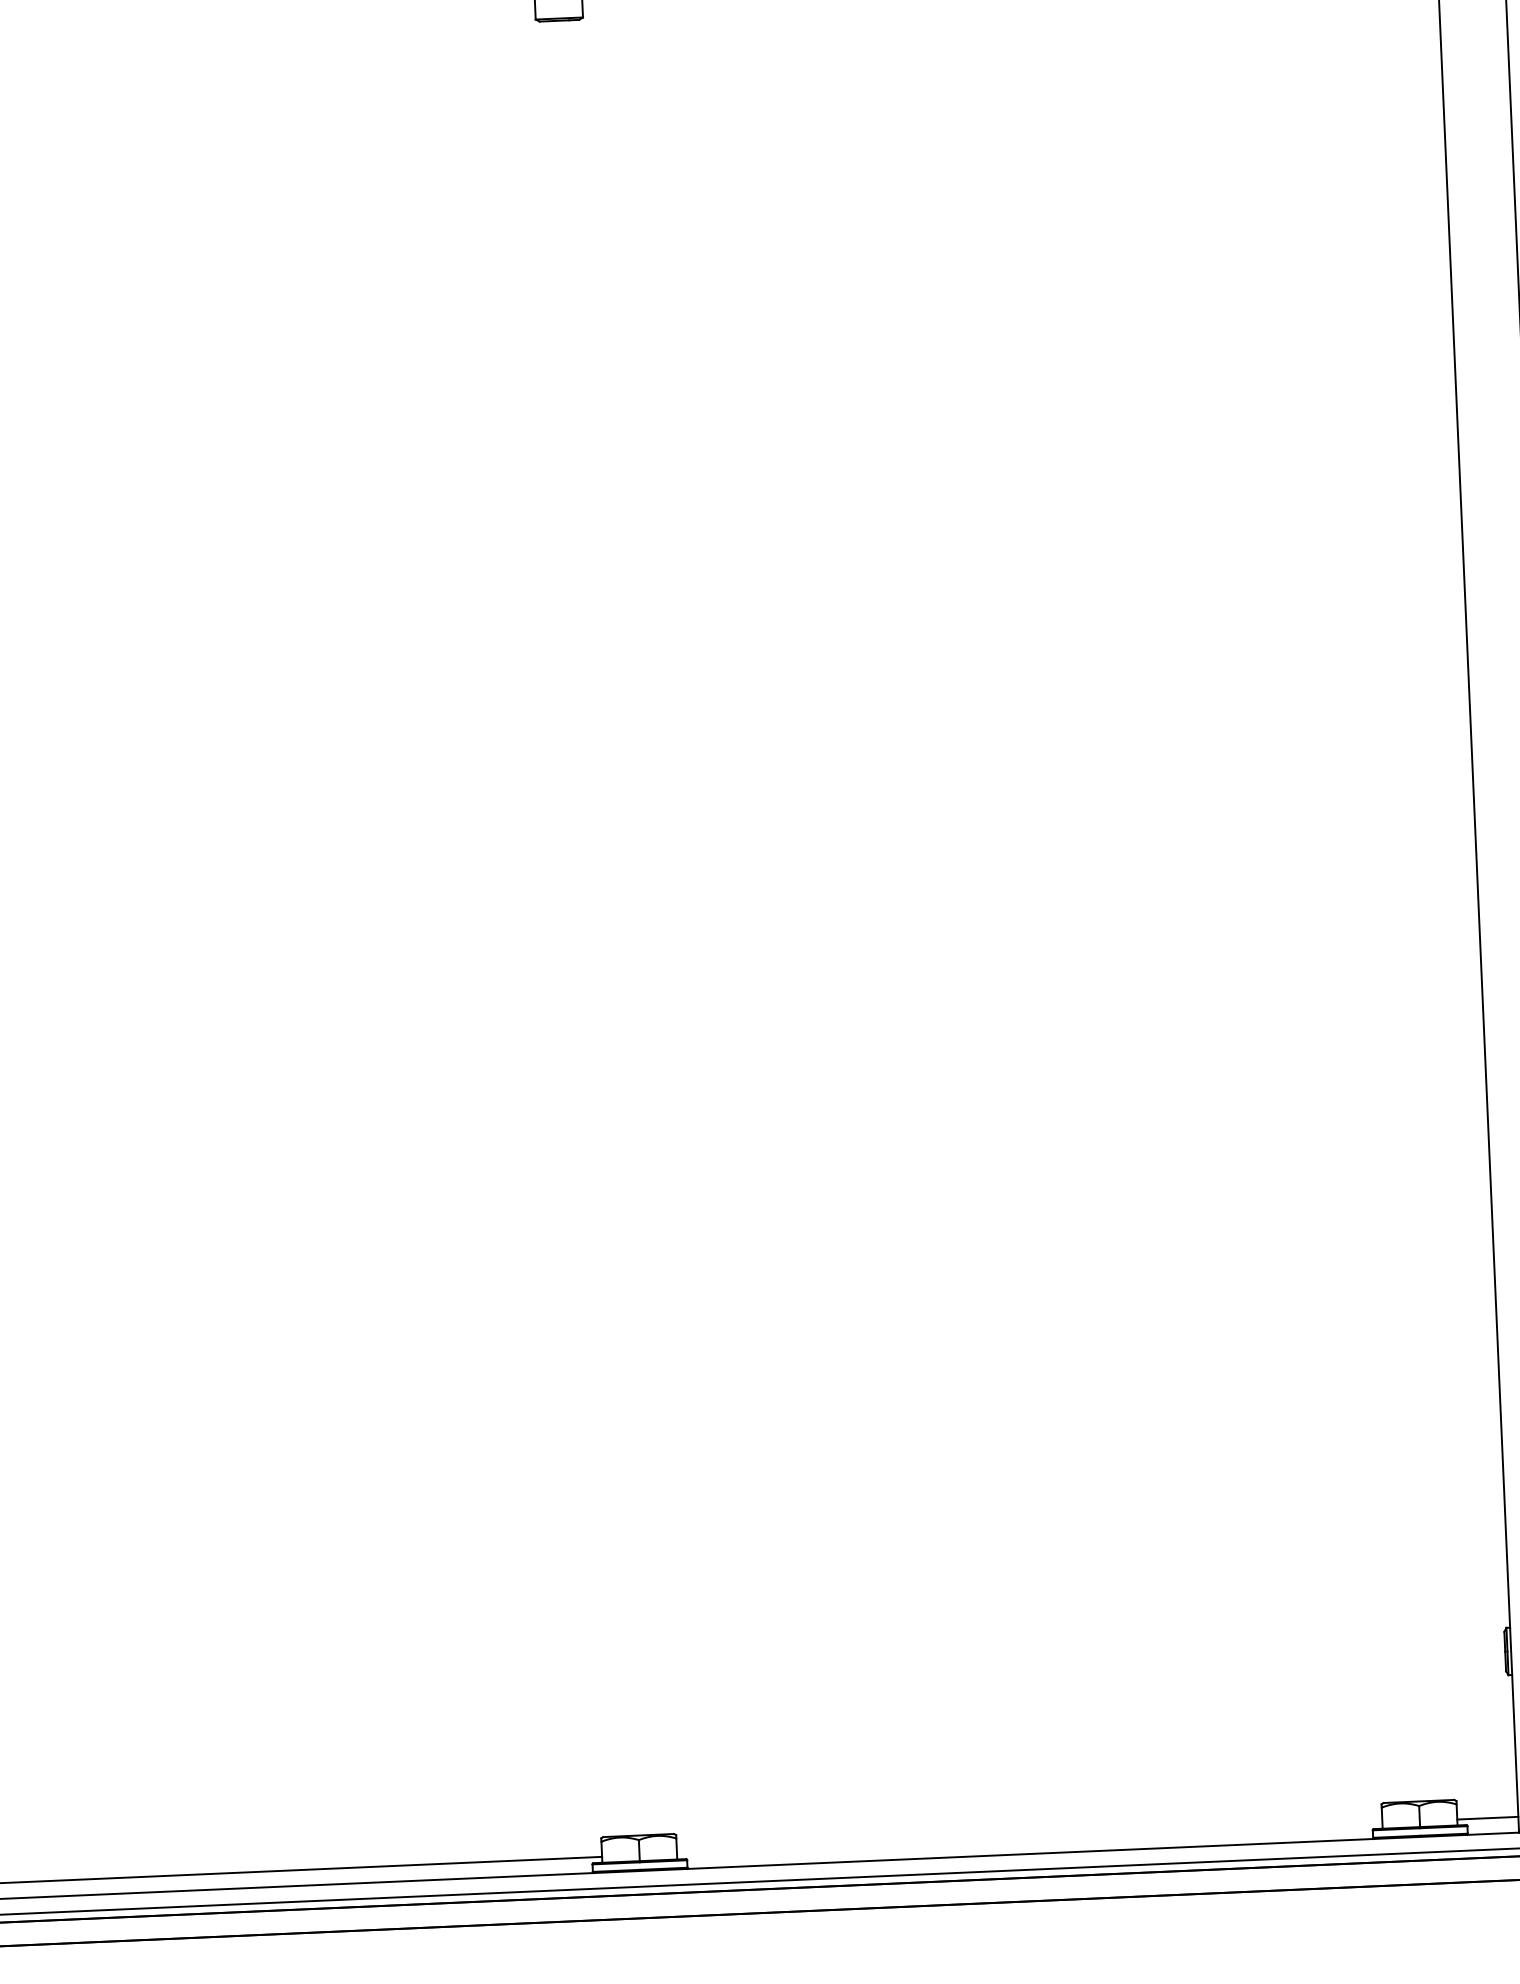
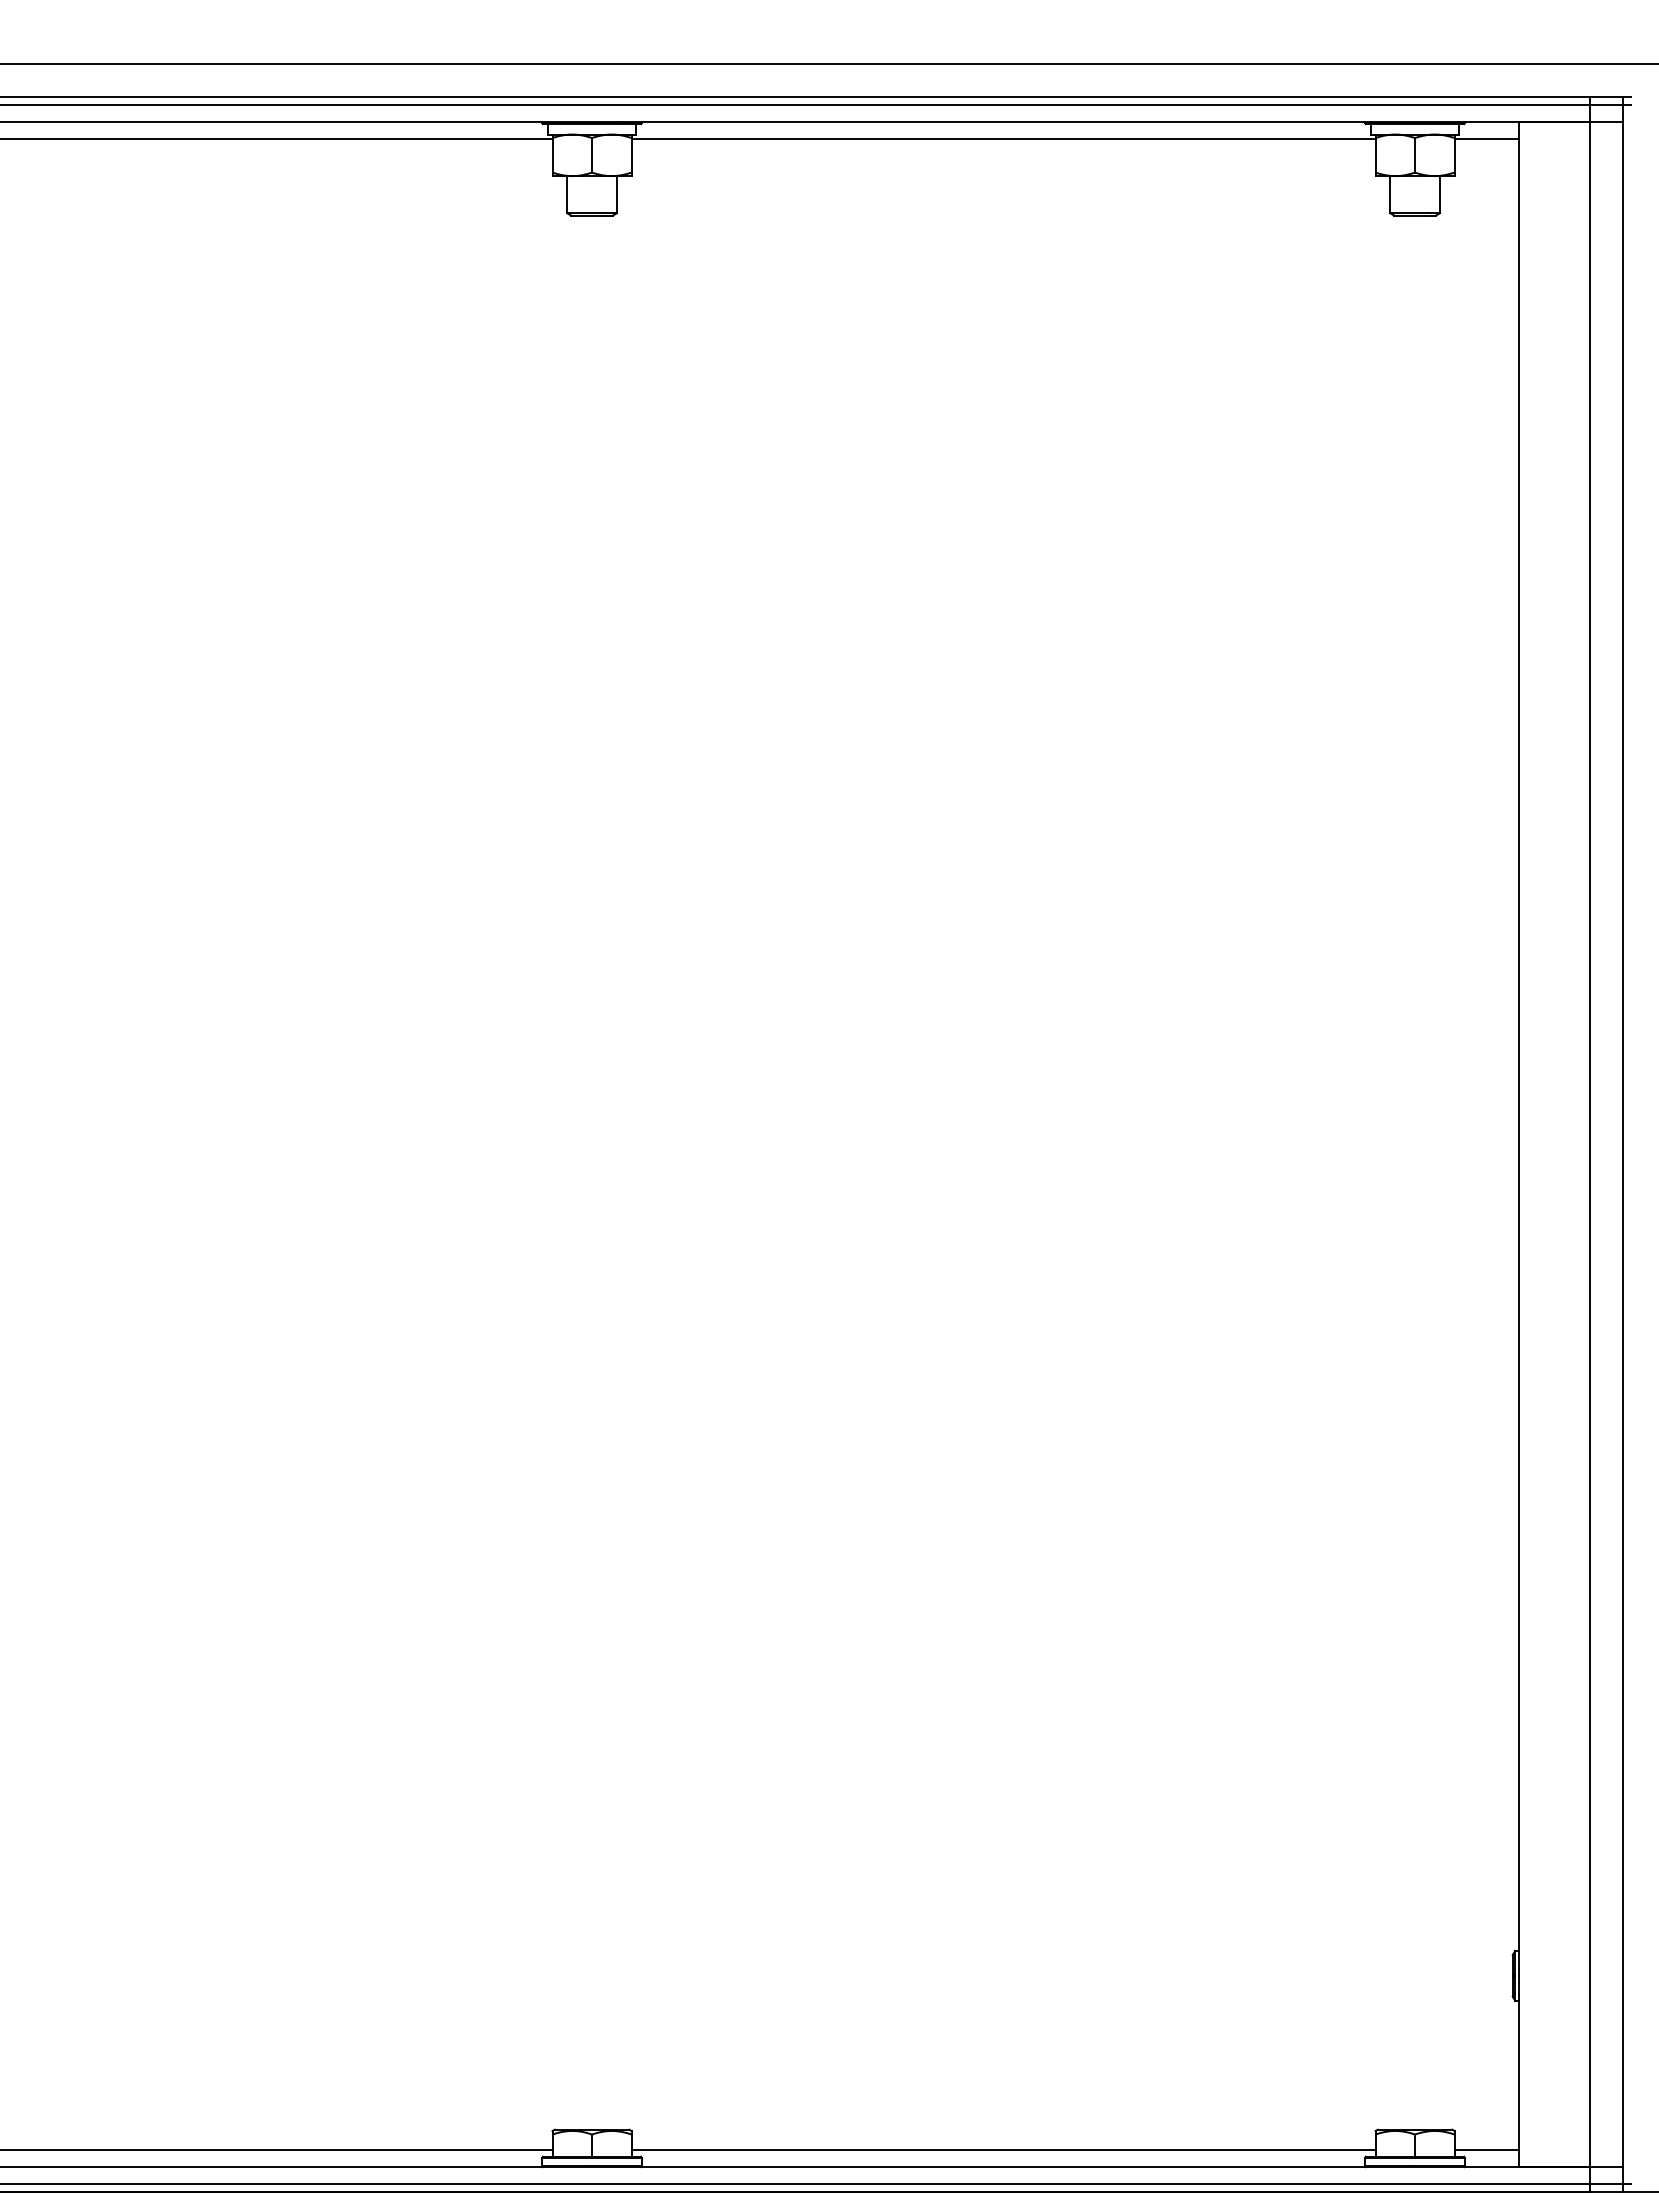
line: (1029, 1838) -> (1003, 2150), added

